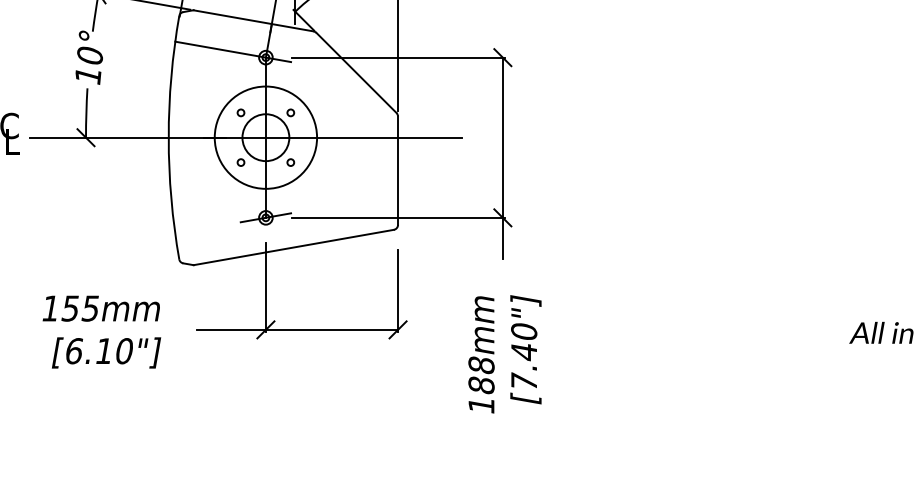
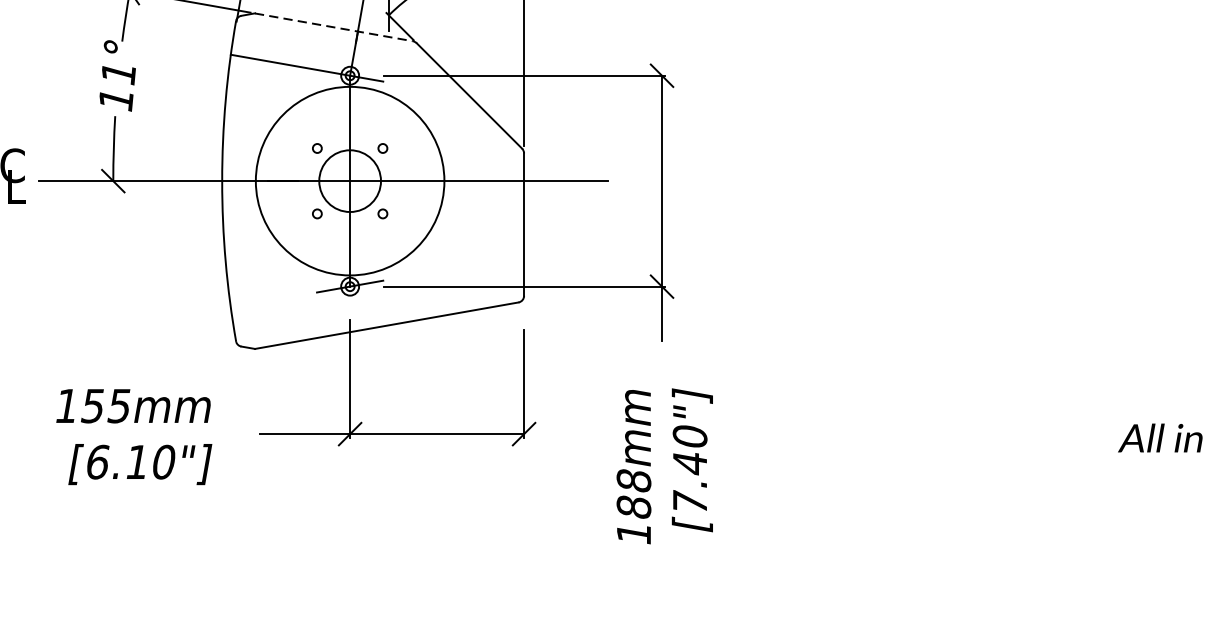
line: (253, 20) -> (333, 26), solid -> dashed
text: (90, 55) -> (119, 72), 10° -> 11°
circle: (265, 137) -> (349, 180), size x1.4

